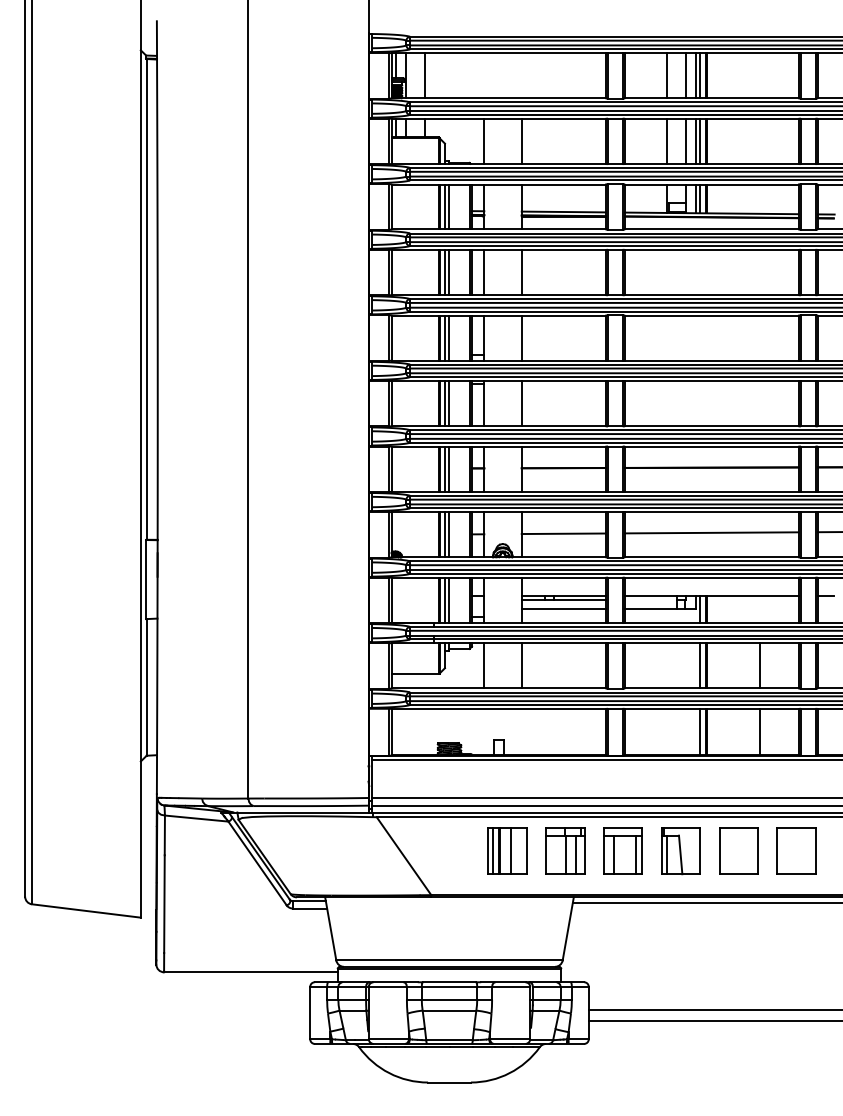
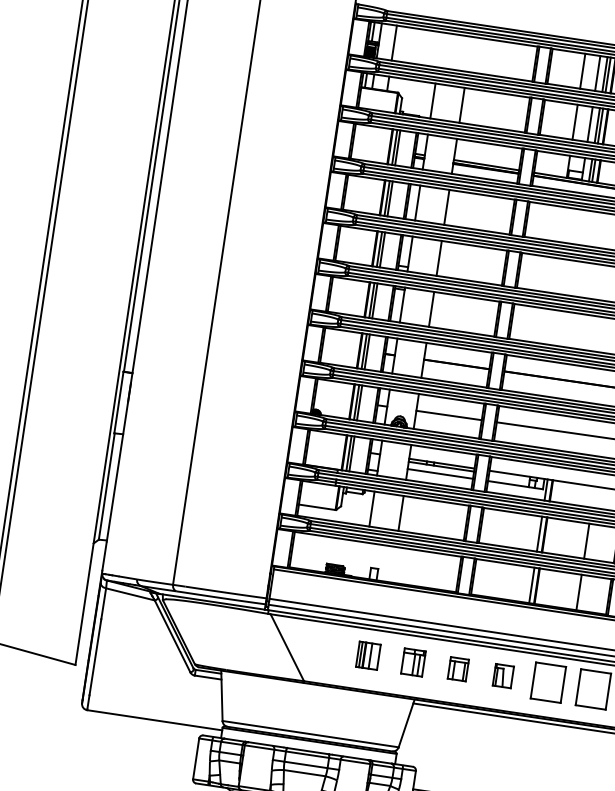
part: (507, 850) -> (368, 655), size x0.7
part: (565, 850) -> (413, 662), size x0.7
part: (622, 850) -> (458, 668), size x0.6
part: (680, 851) -> (503, 676), size x0.6

